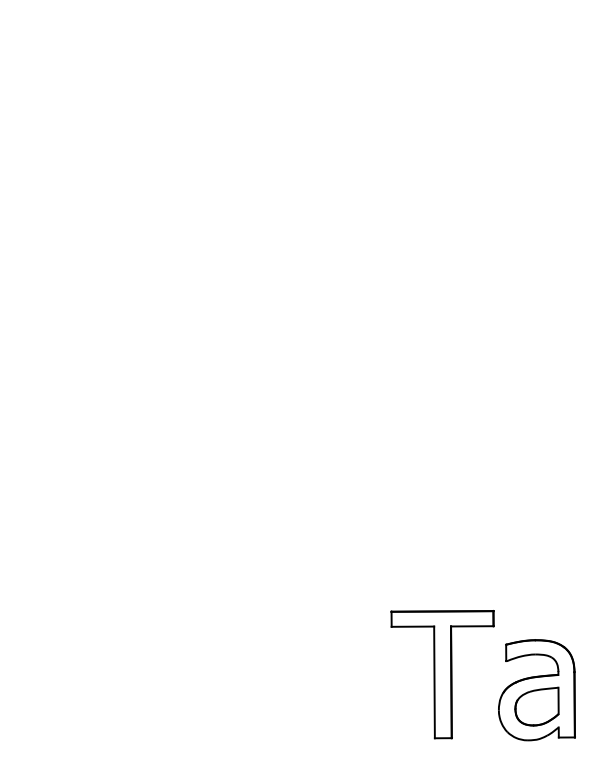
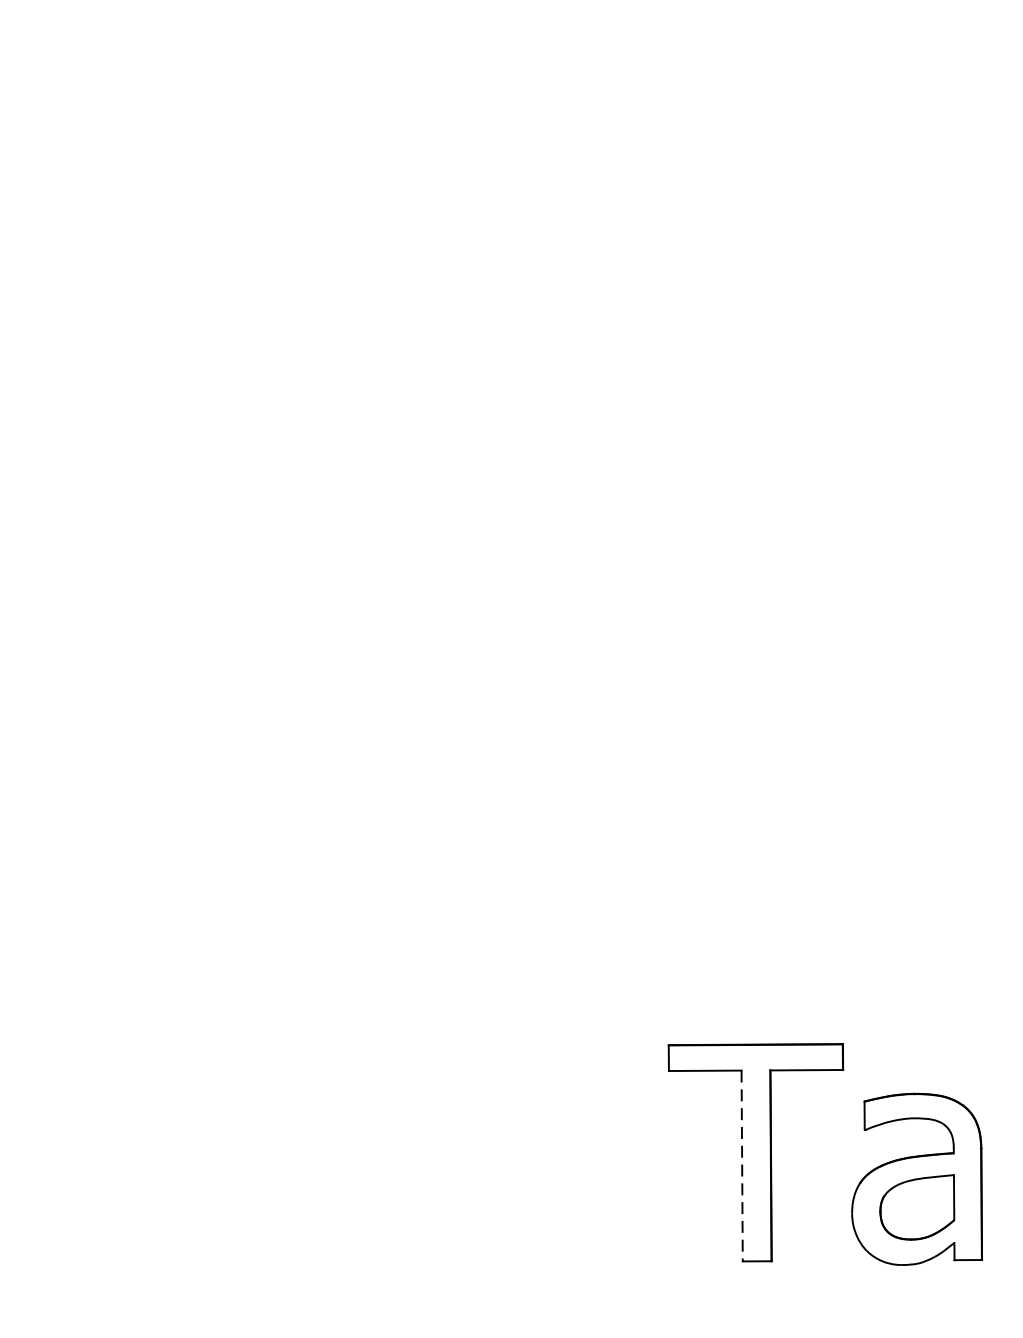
line: (434, 682) -> (742, 1166), solid -> dashed

